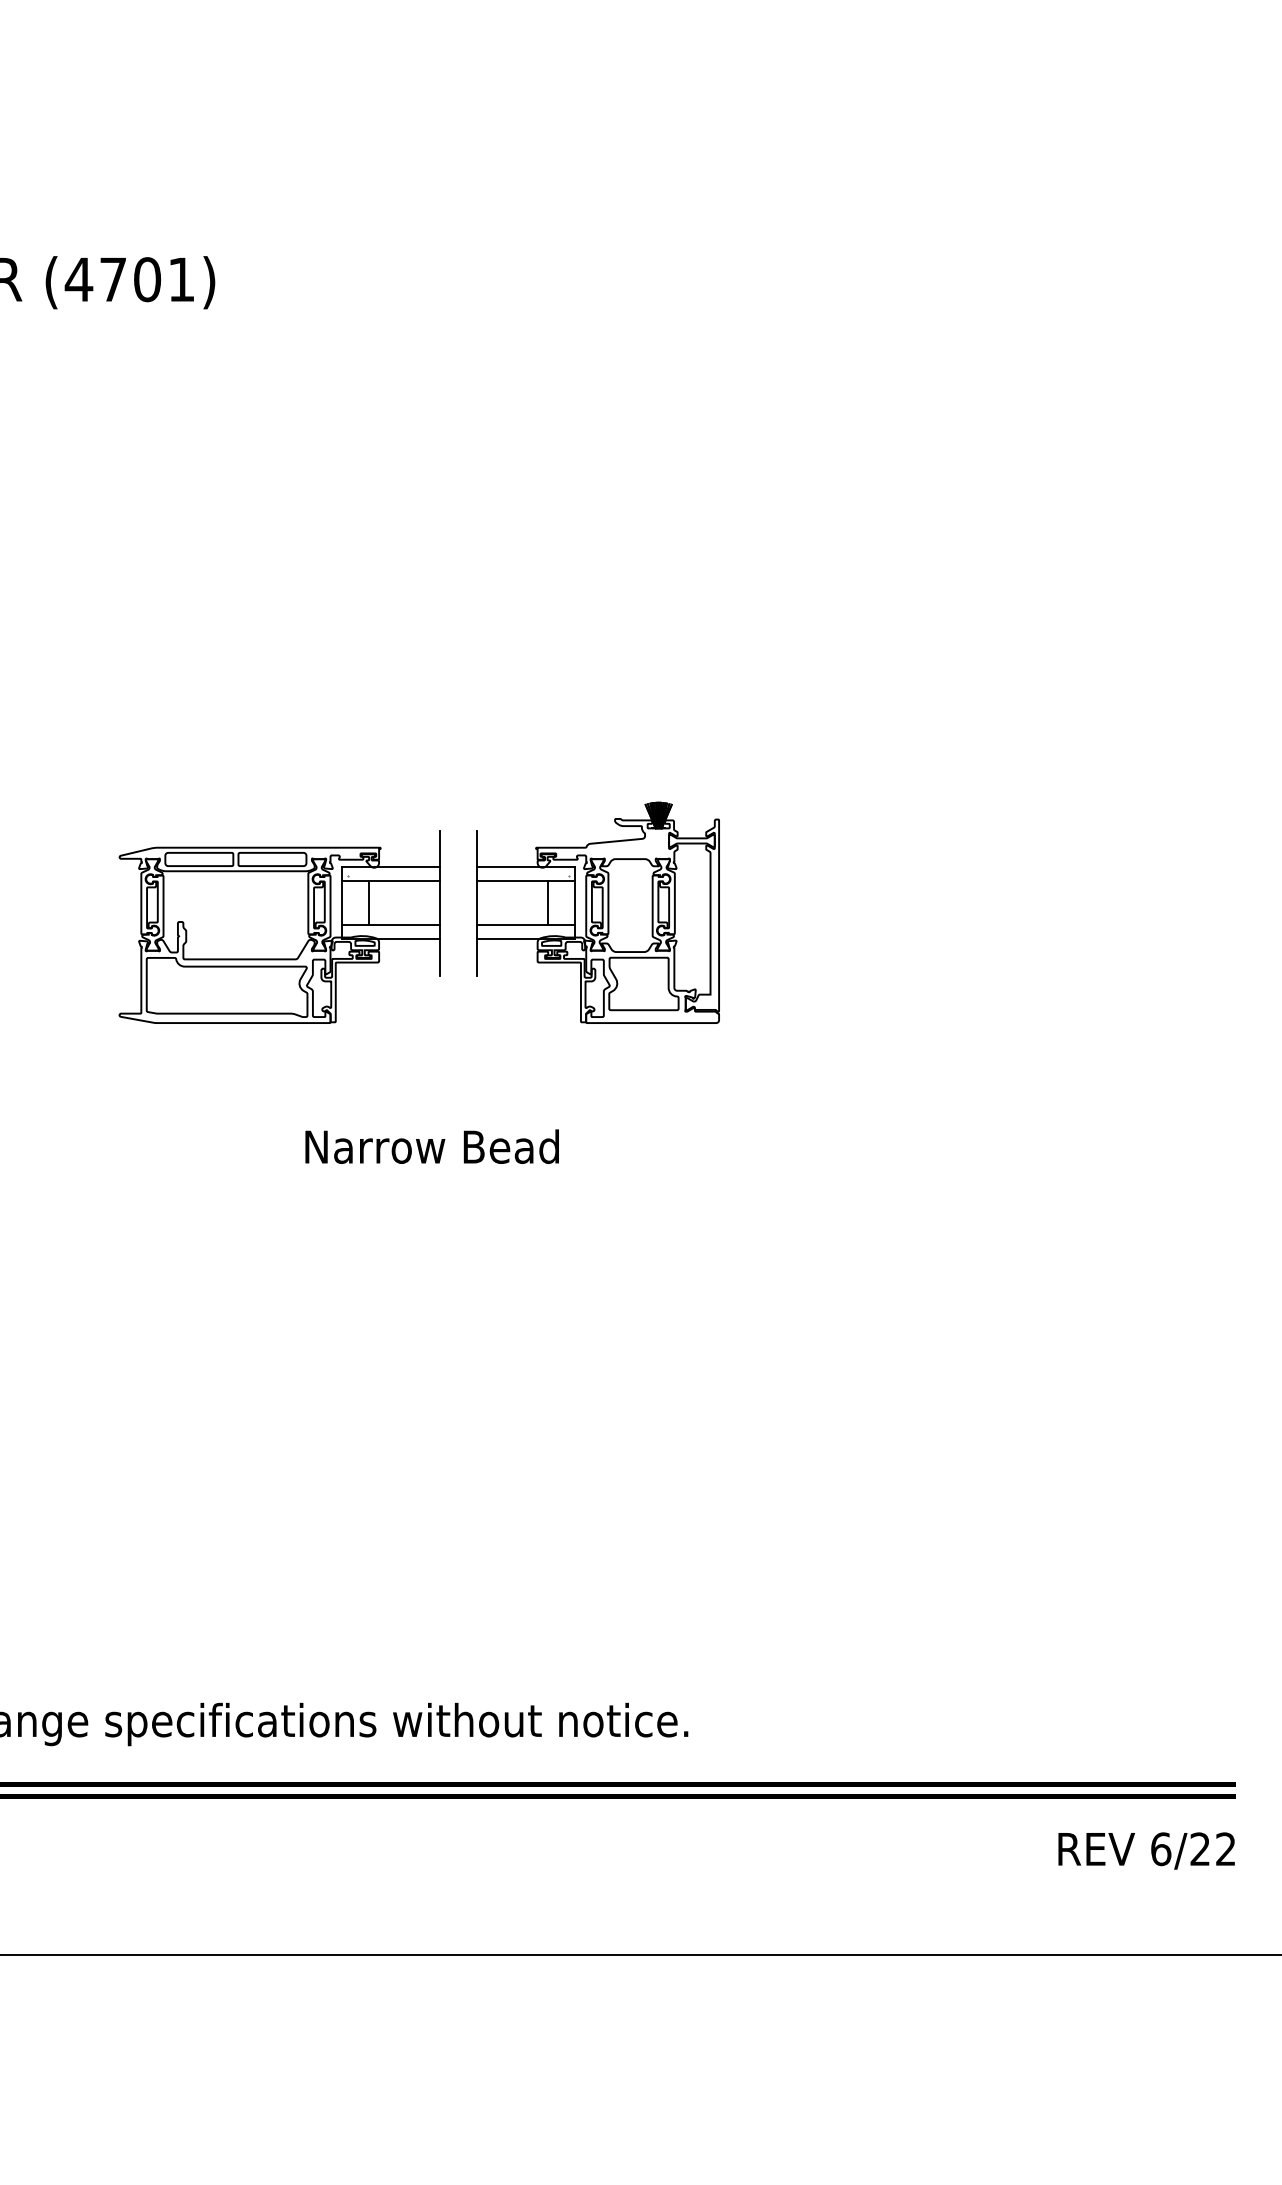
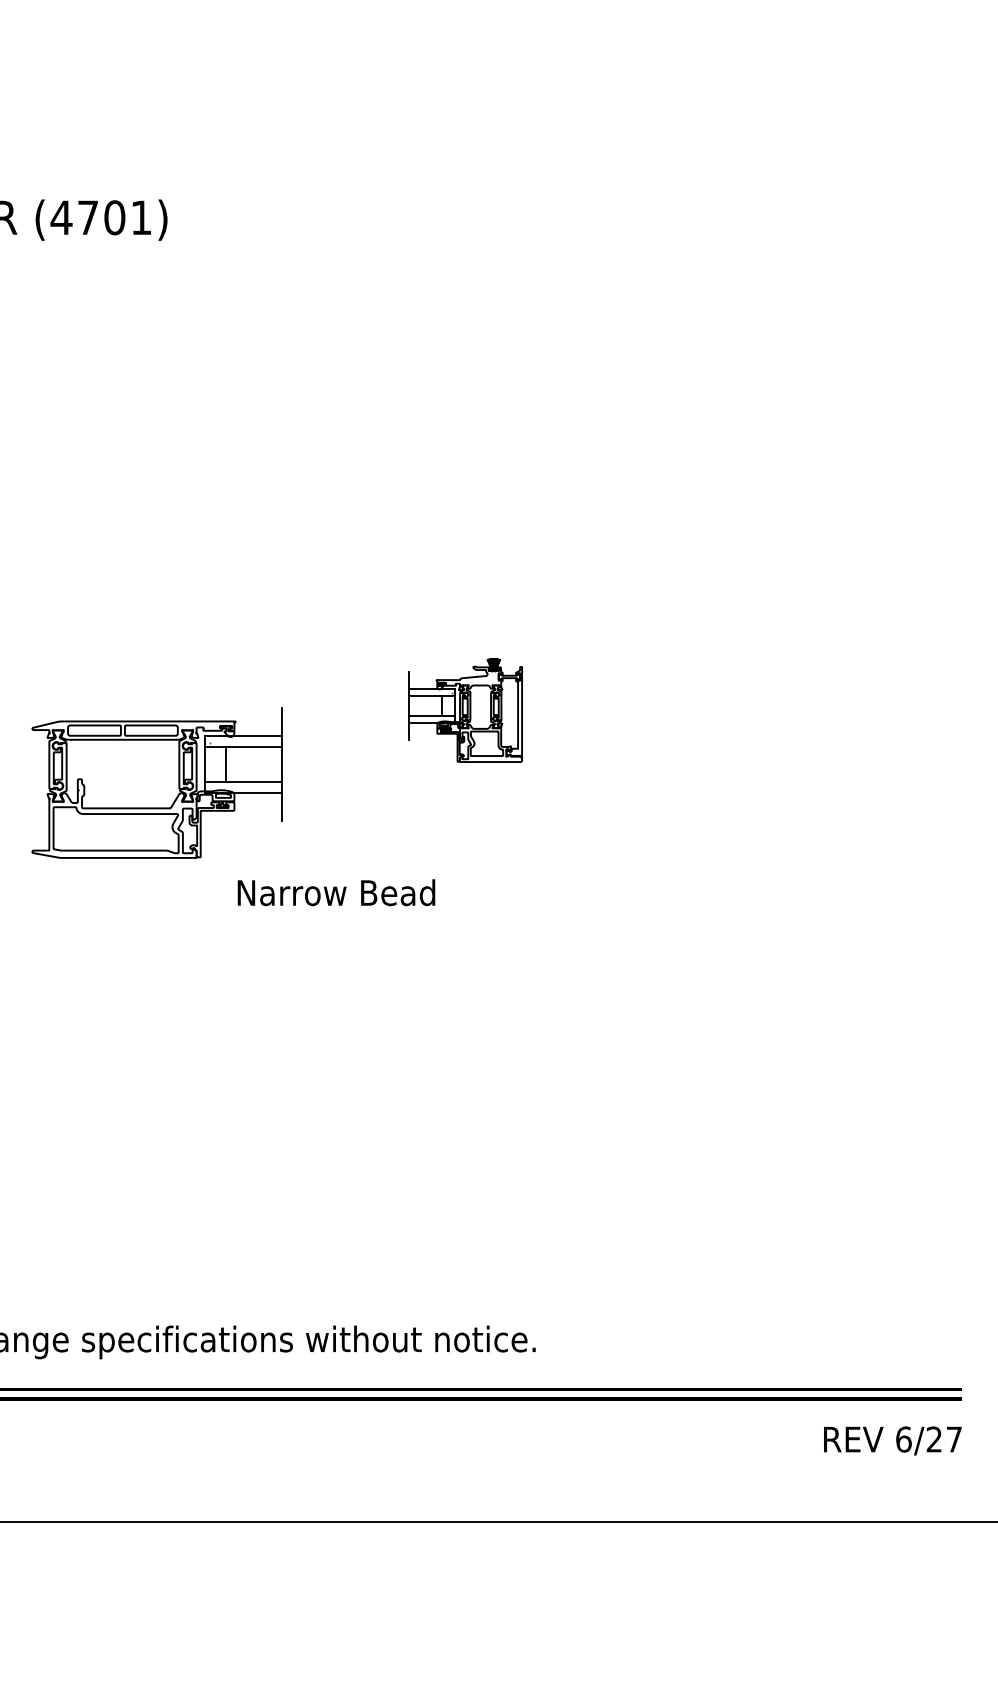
part: (597, 912) -> (465, 710), size x0.6
part: (279, 926) -> (156, 782), moved
text: (1225, 1848) -> (953, 1438), 6/22 -> 6/27

